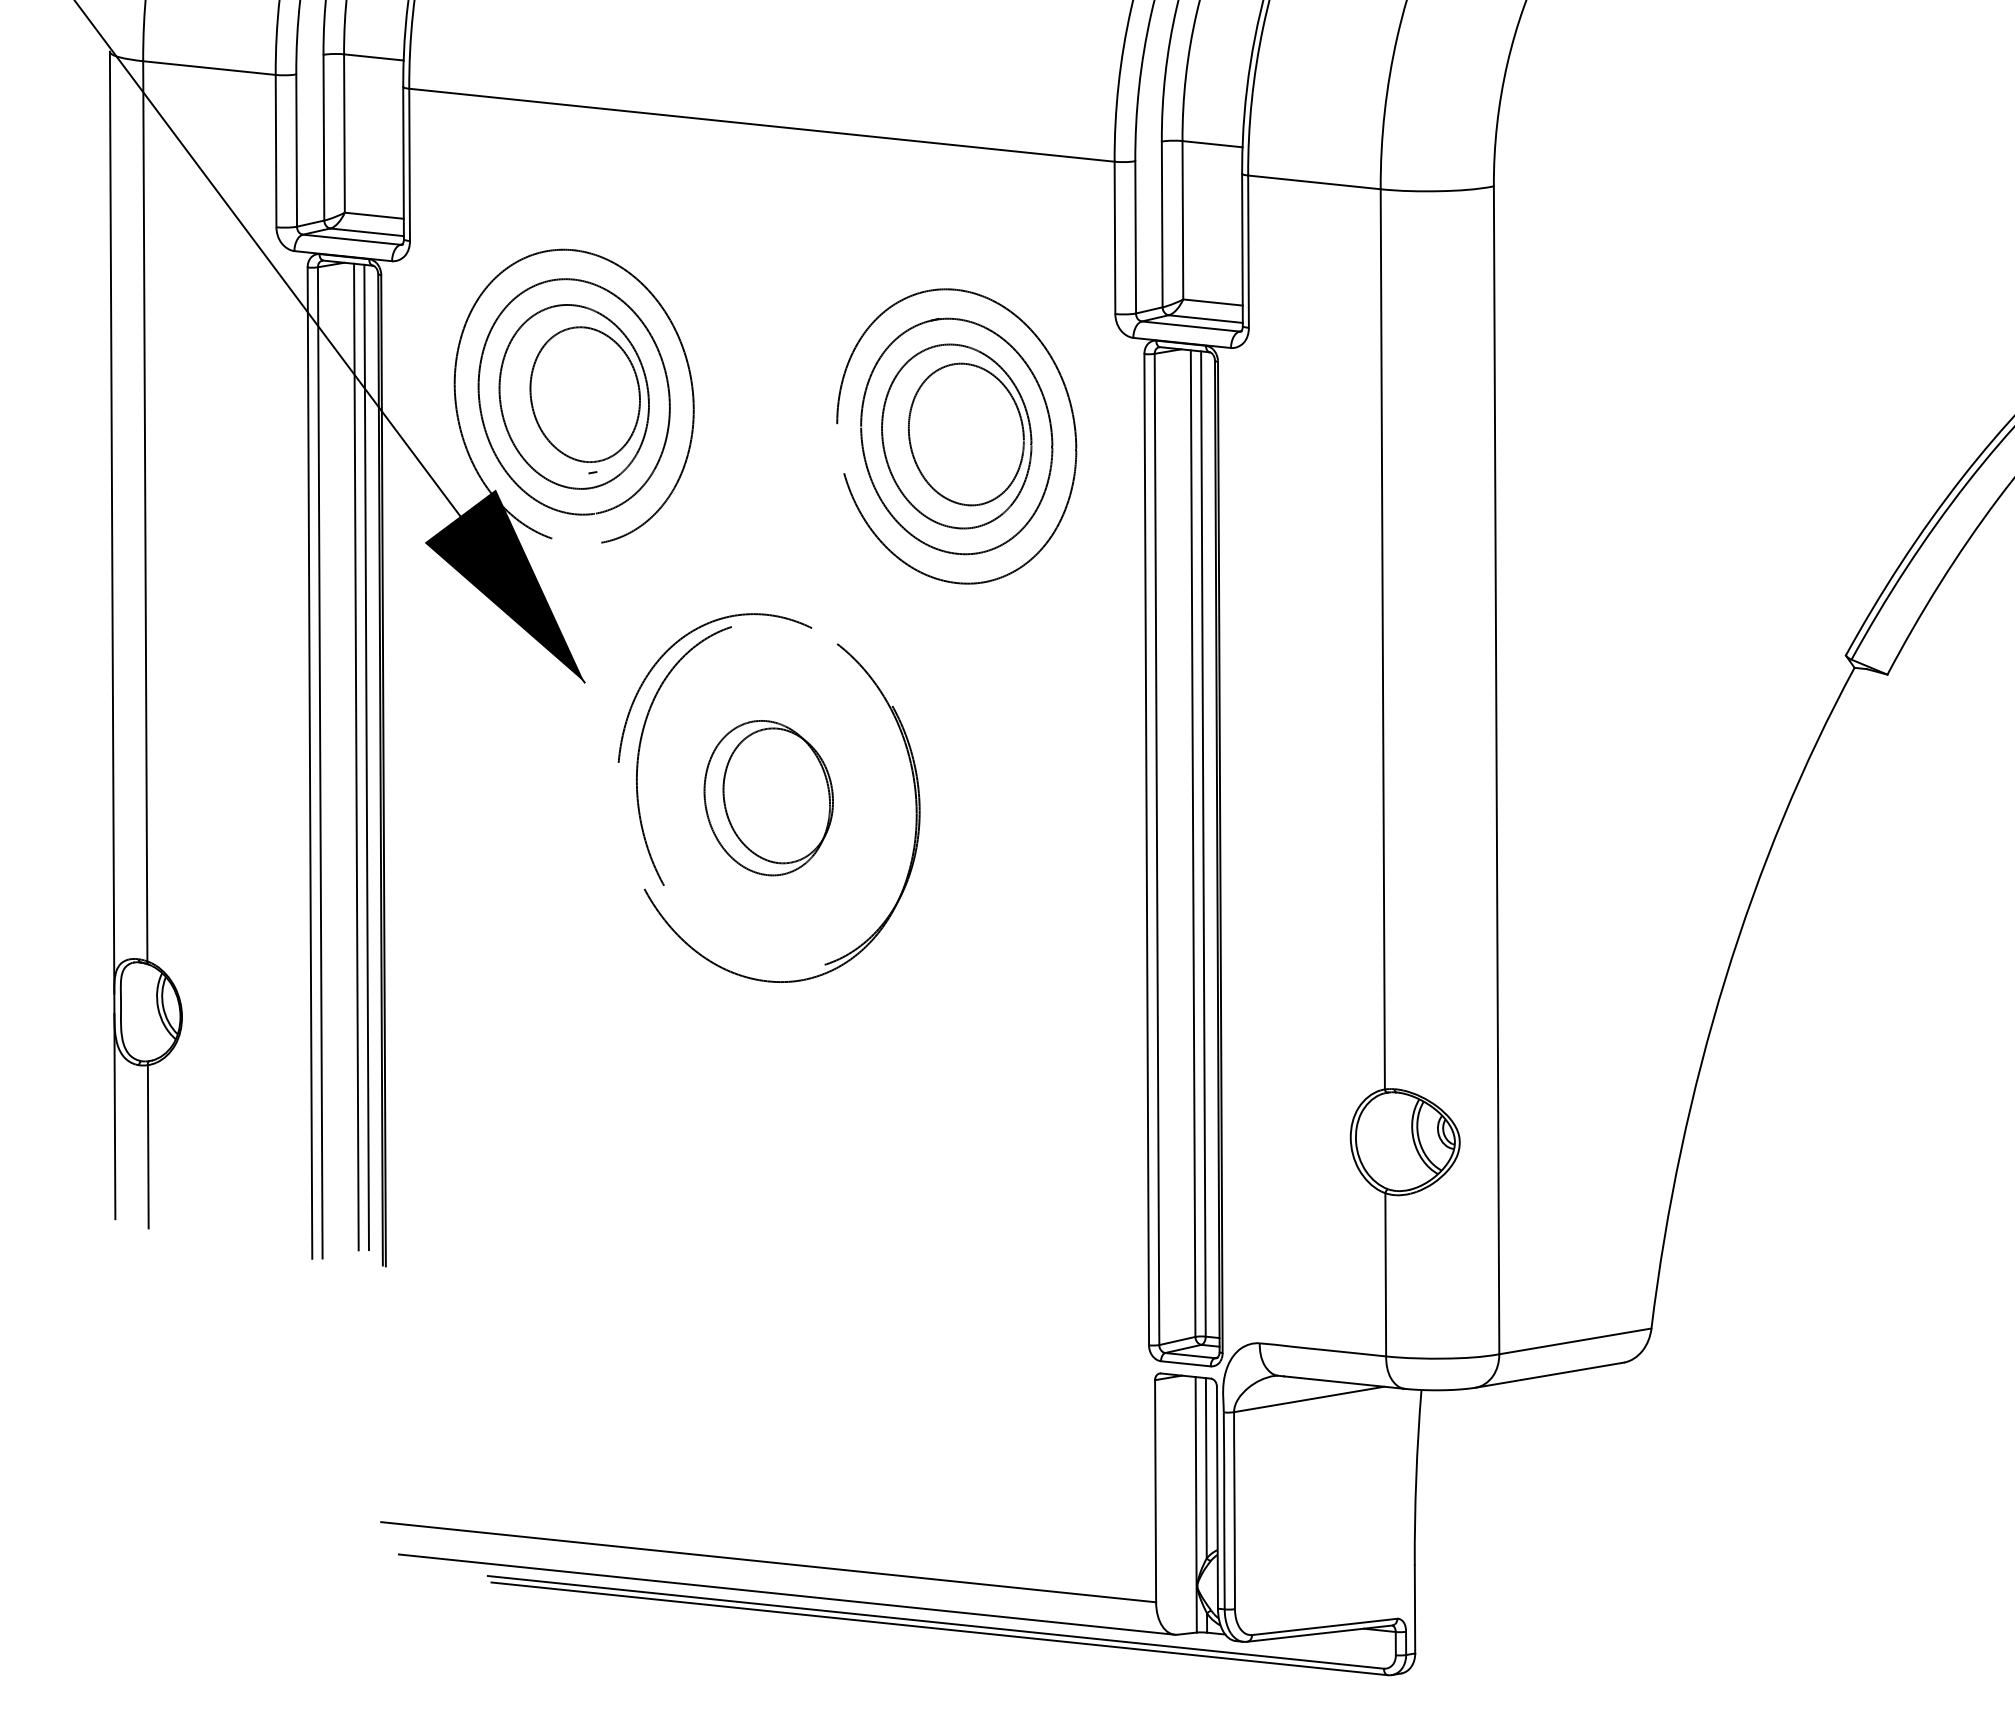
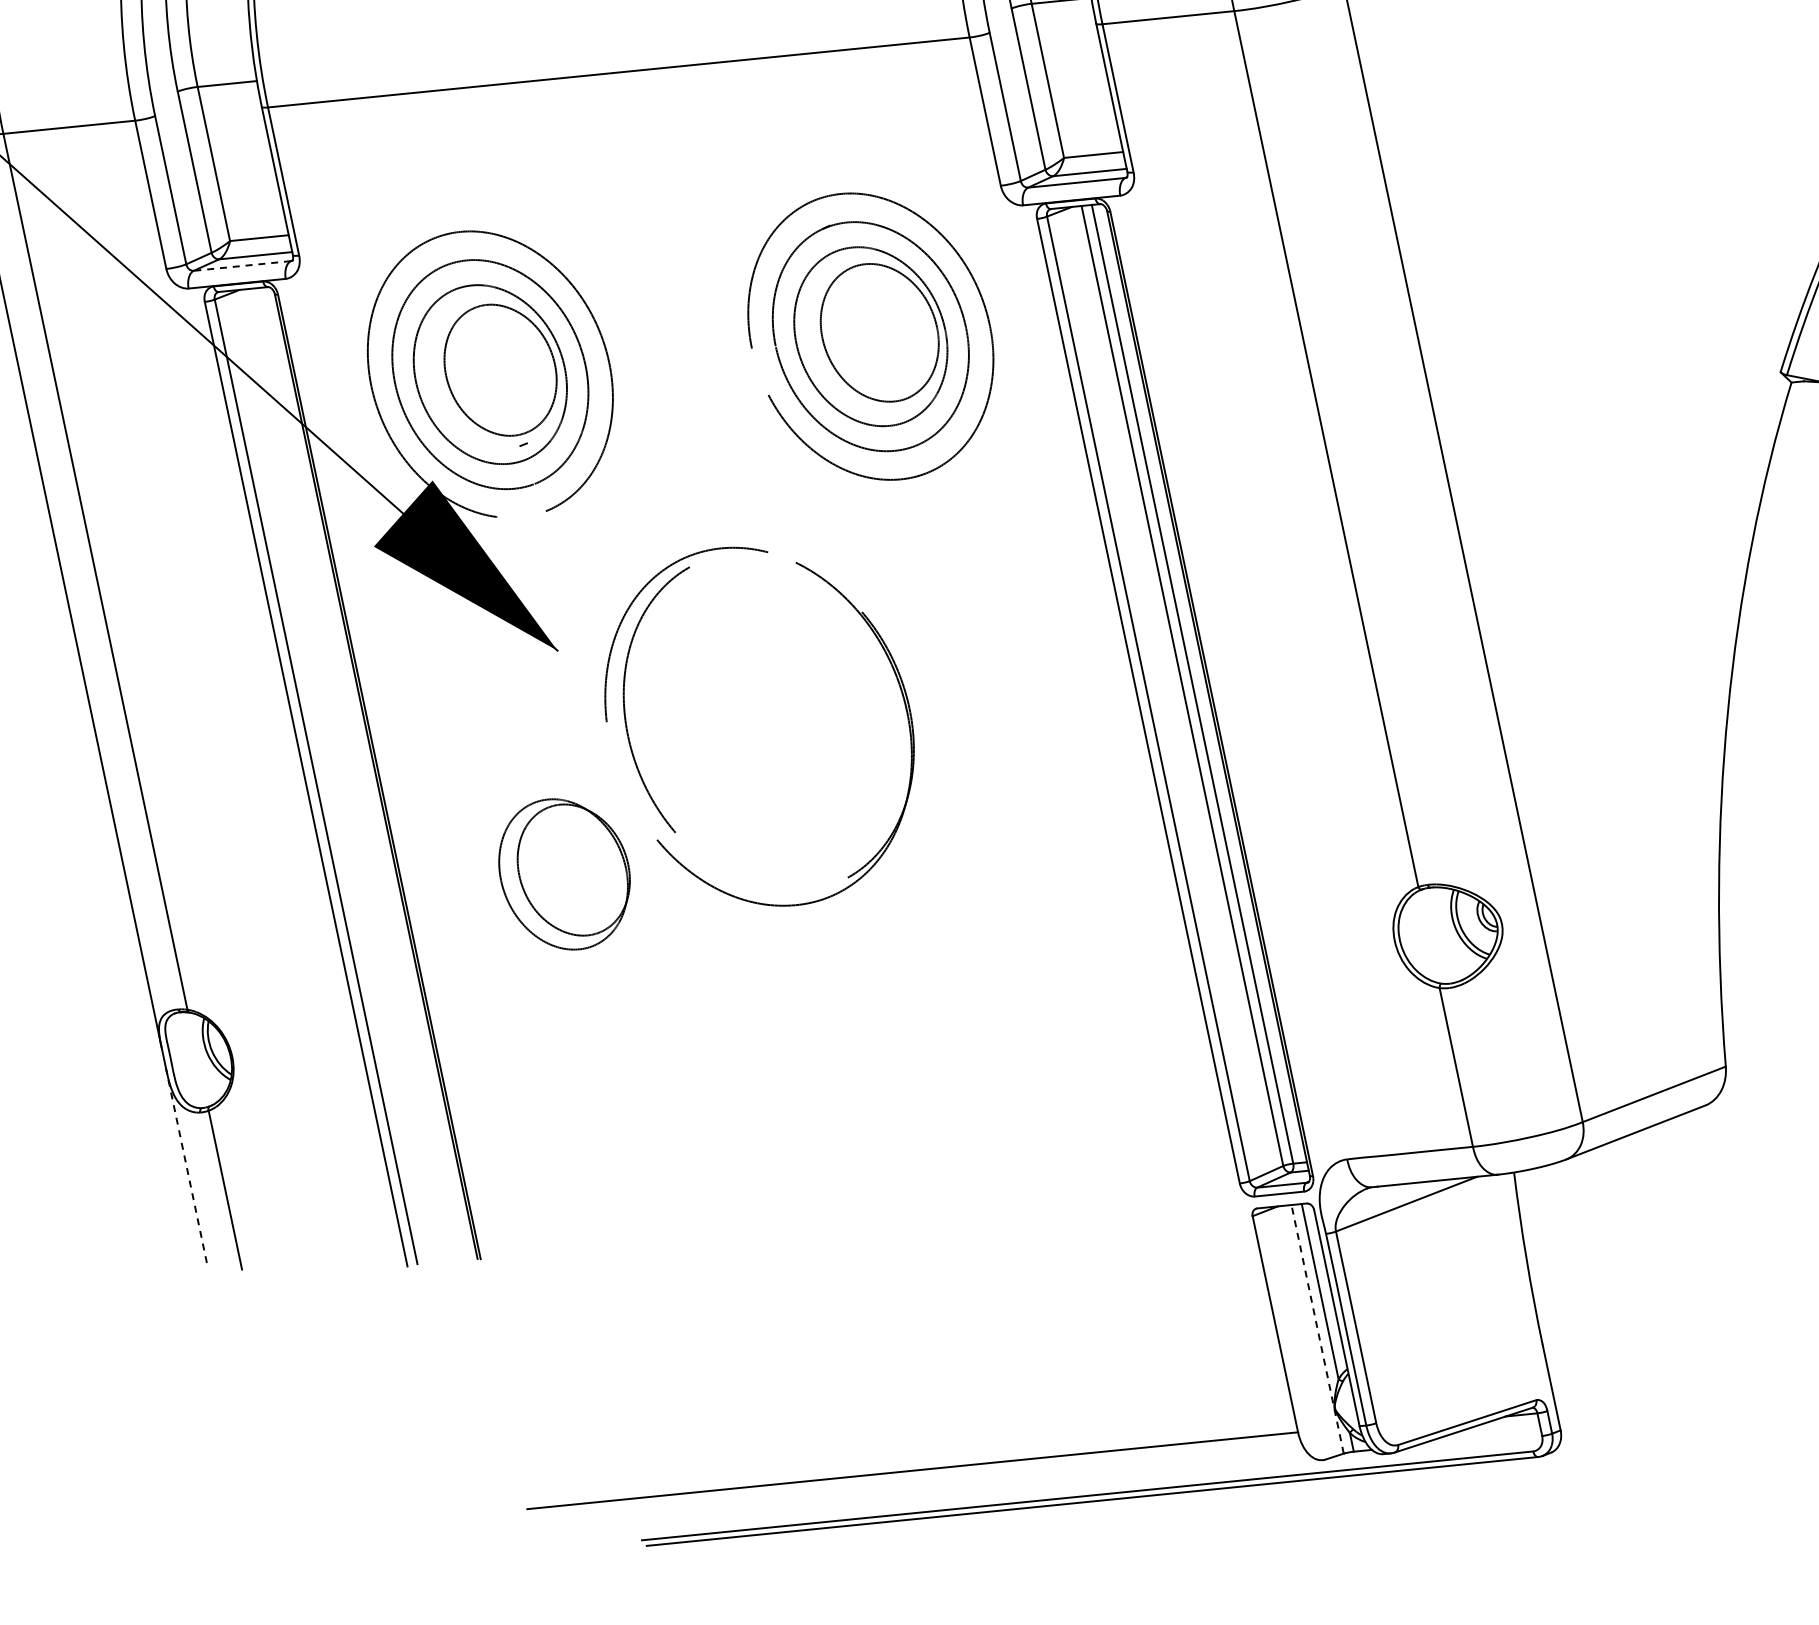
line: (351, 239) -> (241, 265), solid -> dashed
line: (356, 756) -> (350, 768), removed
line: (366, 757) -> (360, 767), removed
part: (768, 798) -> (564, 874), moved
line: (114, 1116) -> (186, 1167), solid -> dashed
line: (1196, 1504) -> (1317, 1328), solid -> dashed
line: (786, 1594) -> (936, 1498), removed

